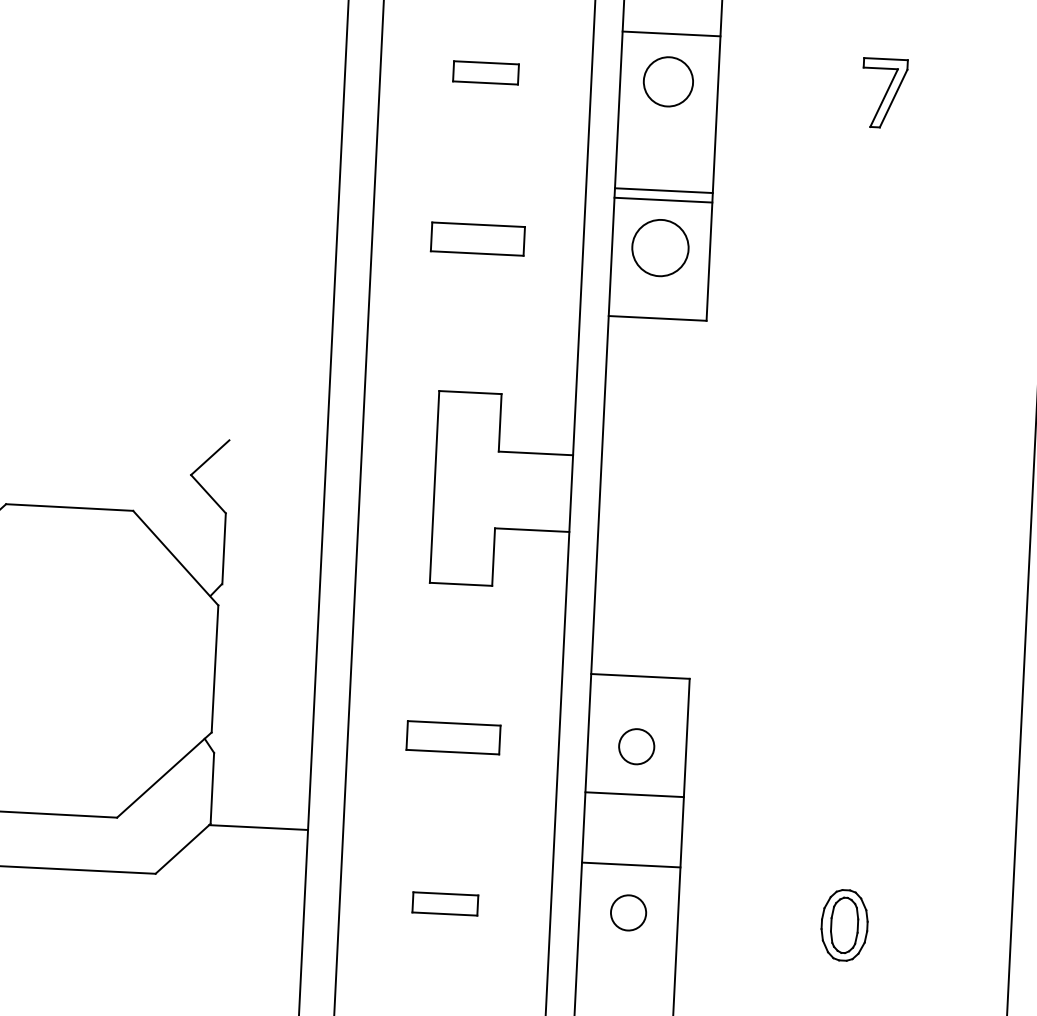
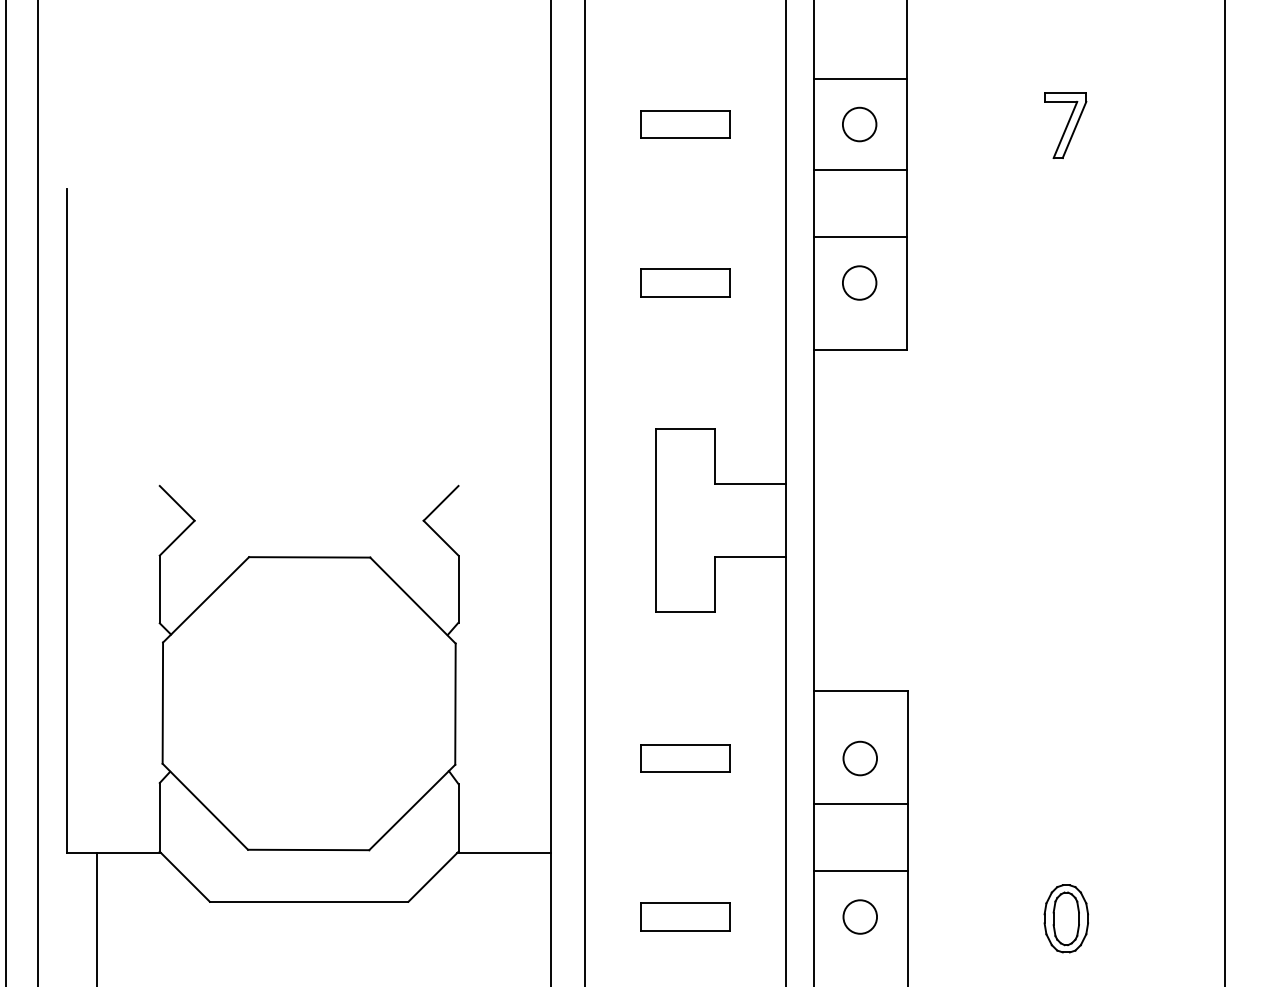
part: (485, 72) -> (685, 124), size x1.43
circle: (668, 81) -> (859, 124), size x0.71
line: (663, 190) -> (859, 170), moved
circle: (660, 247) -> (859, 282), size x0.62
part: (445, 903) -> (685, 916), size x1.43

